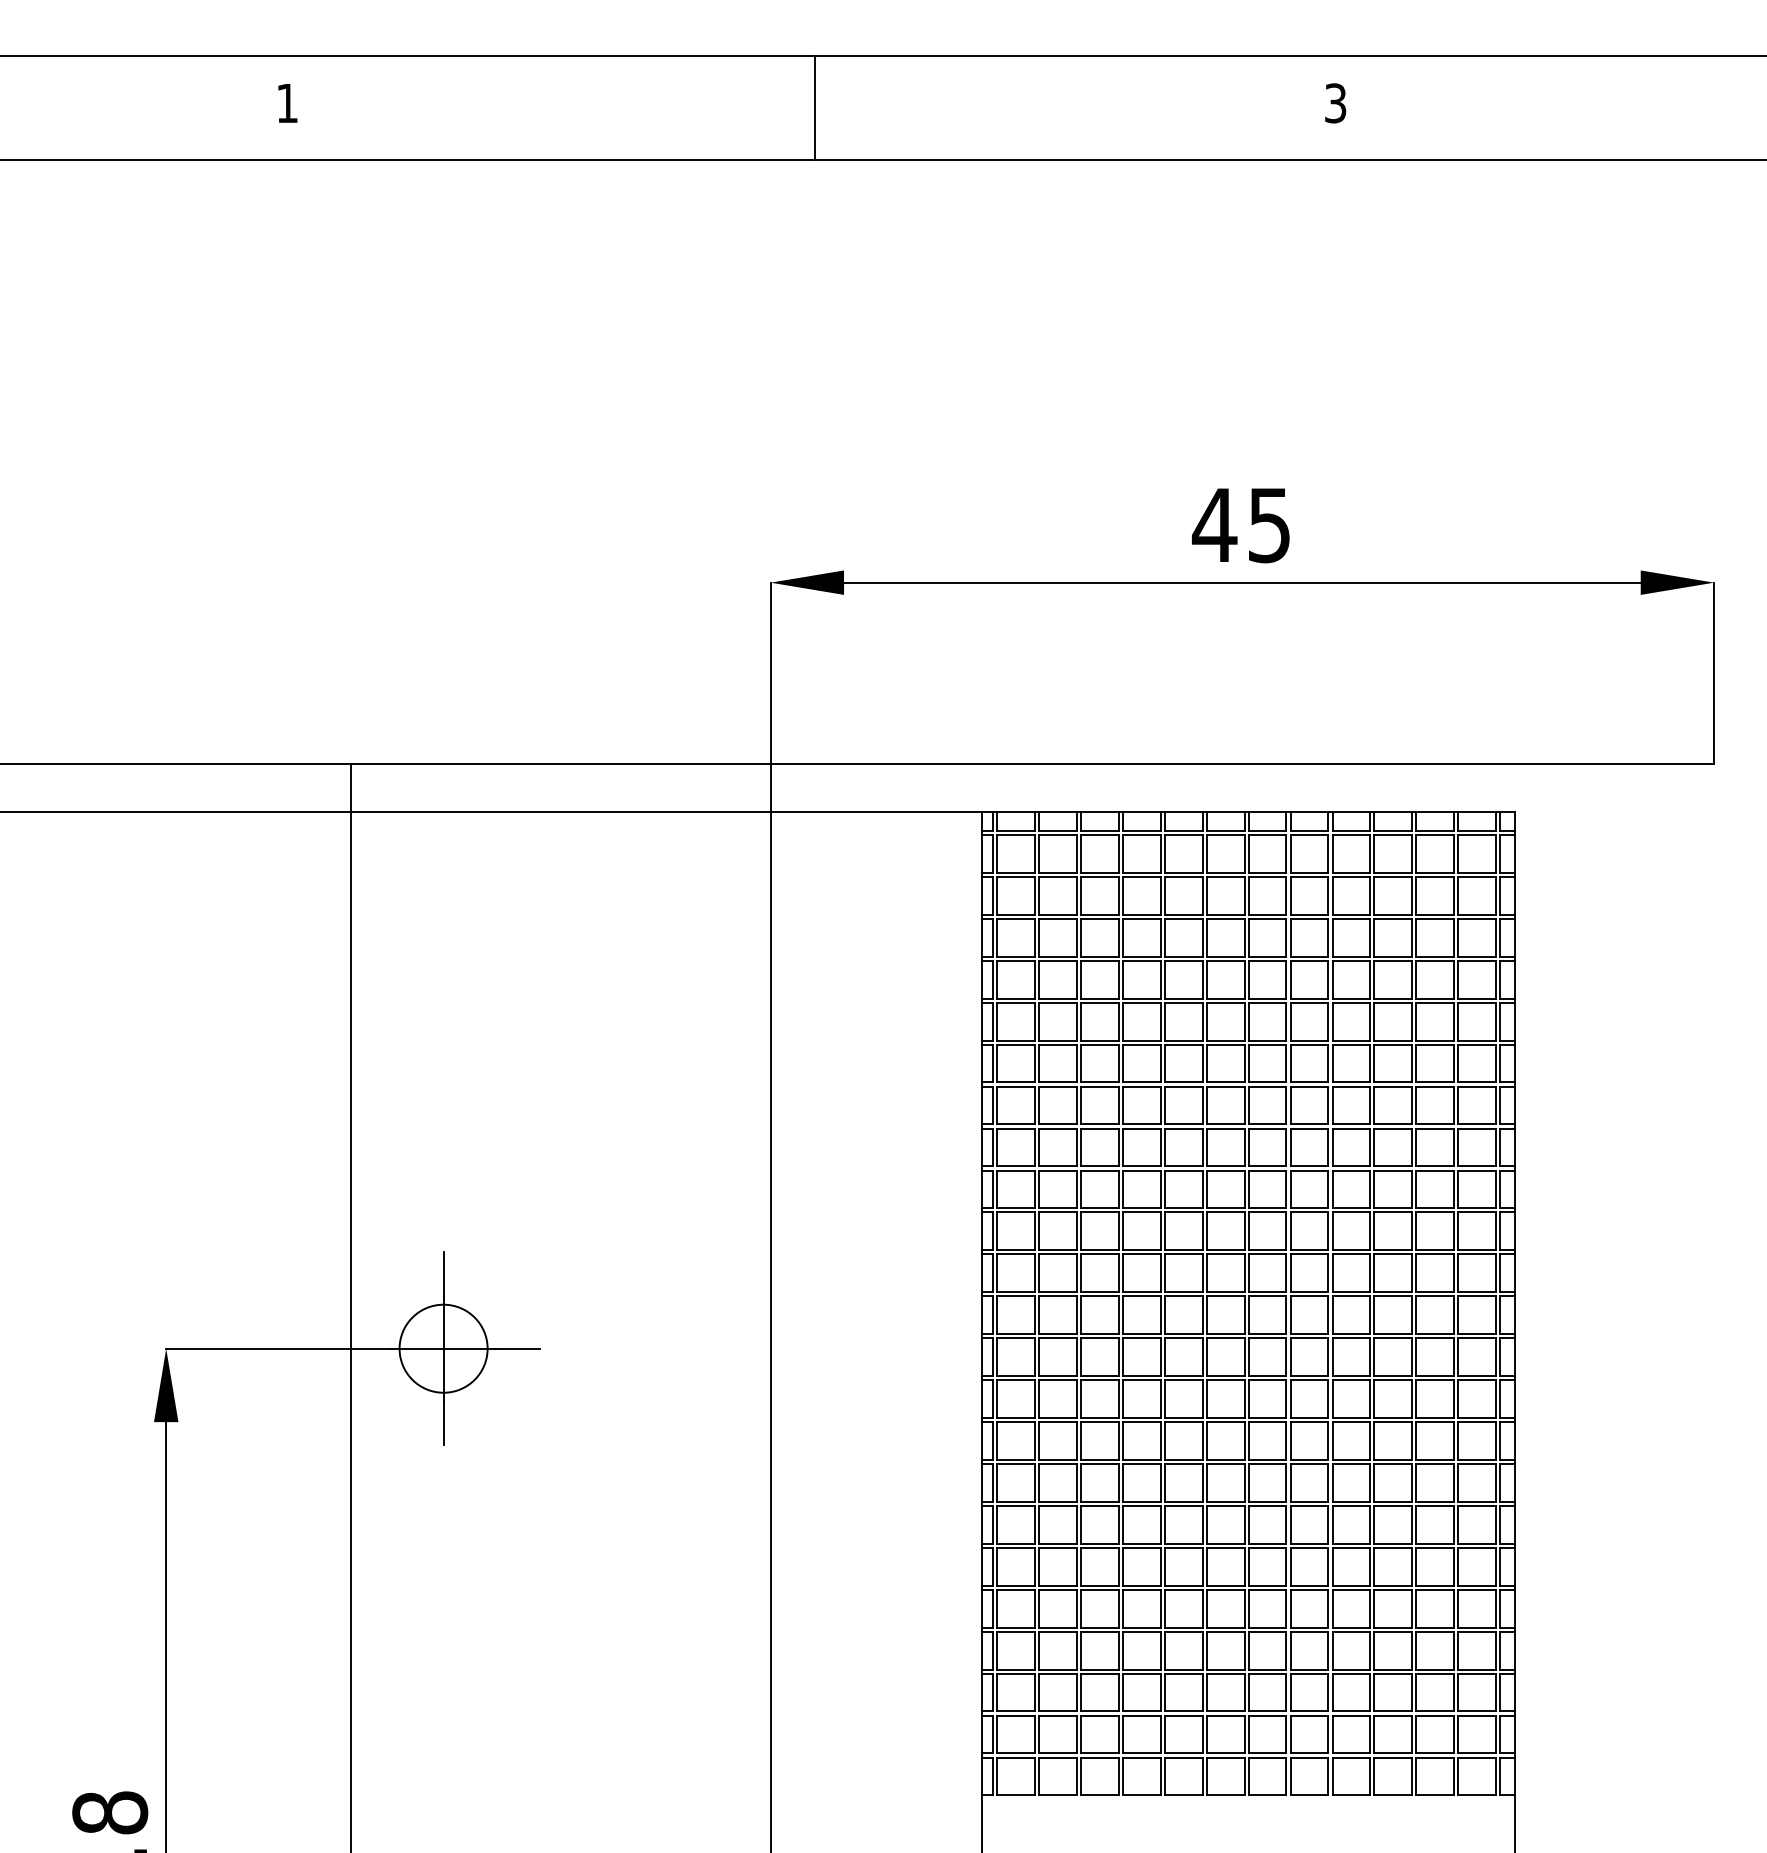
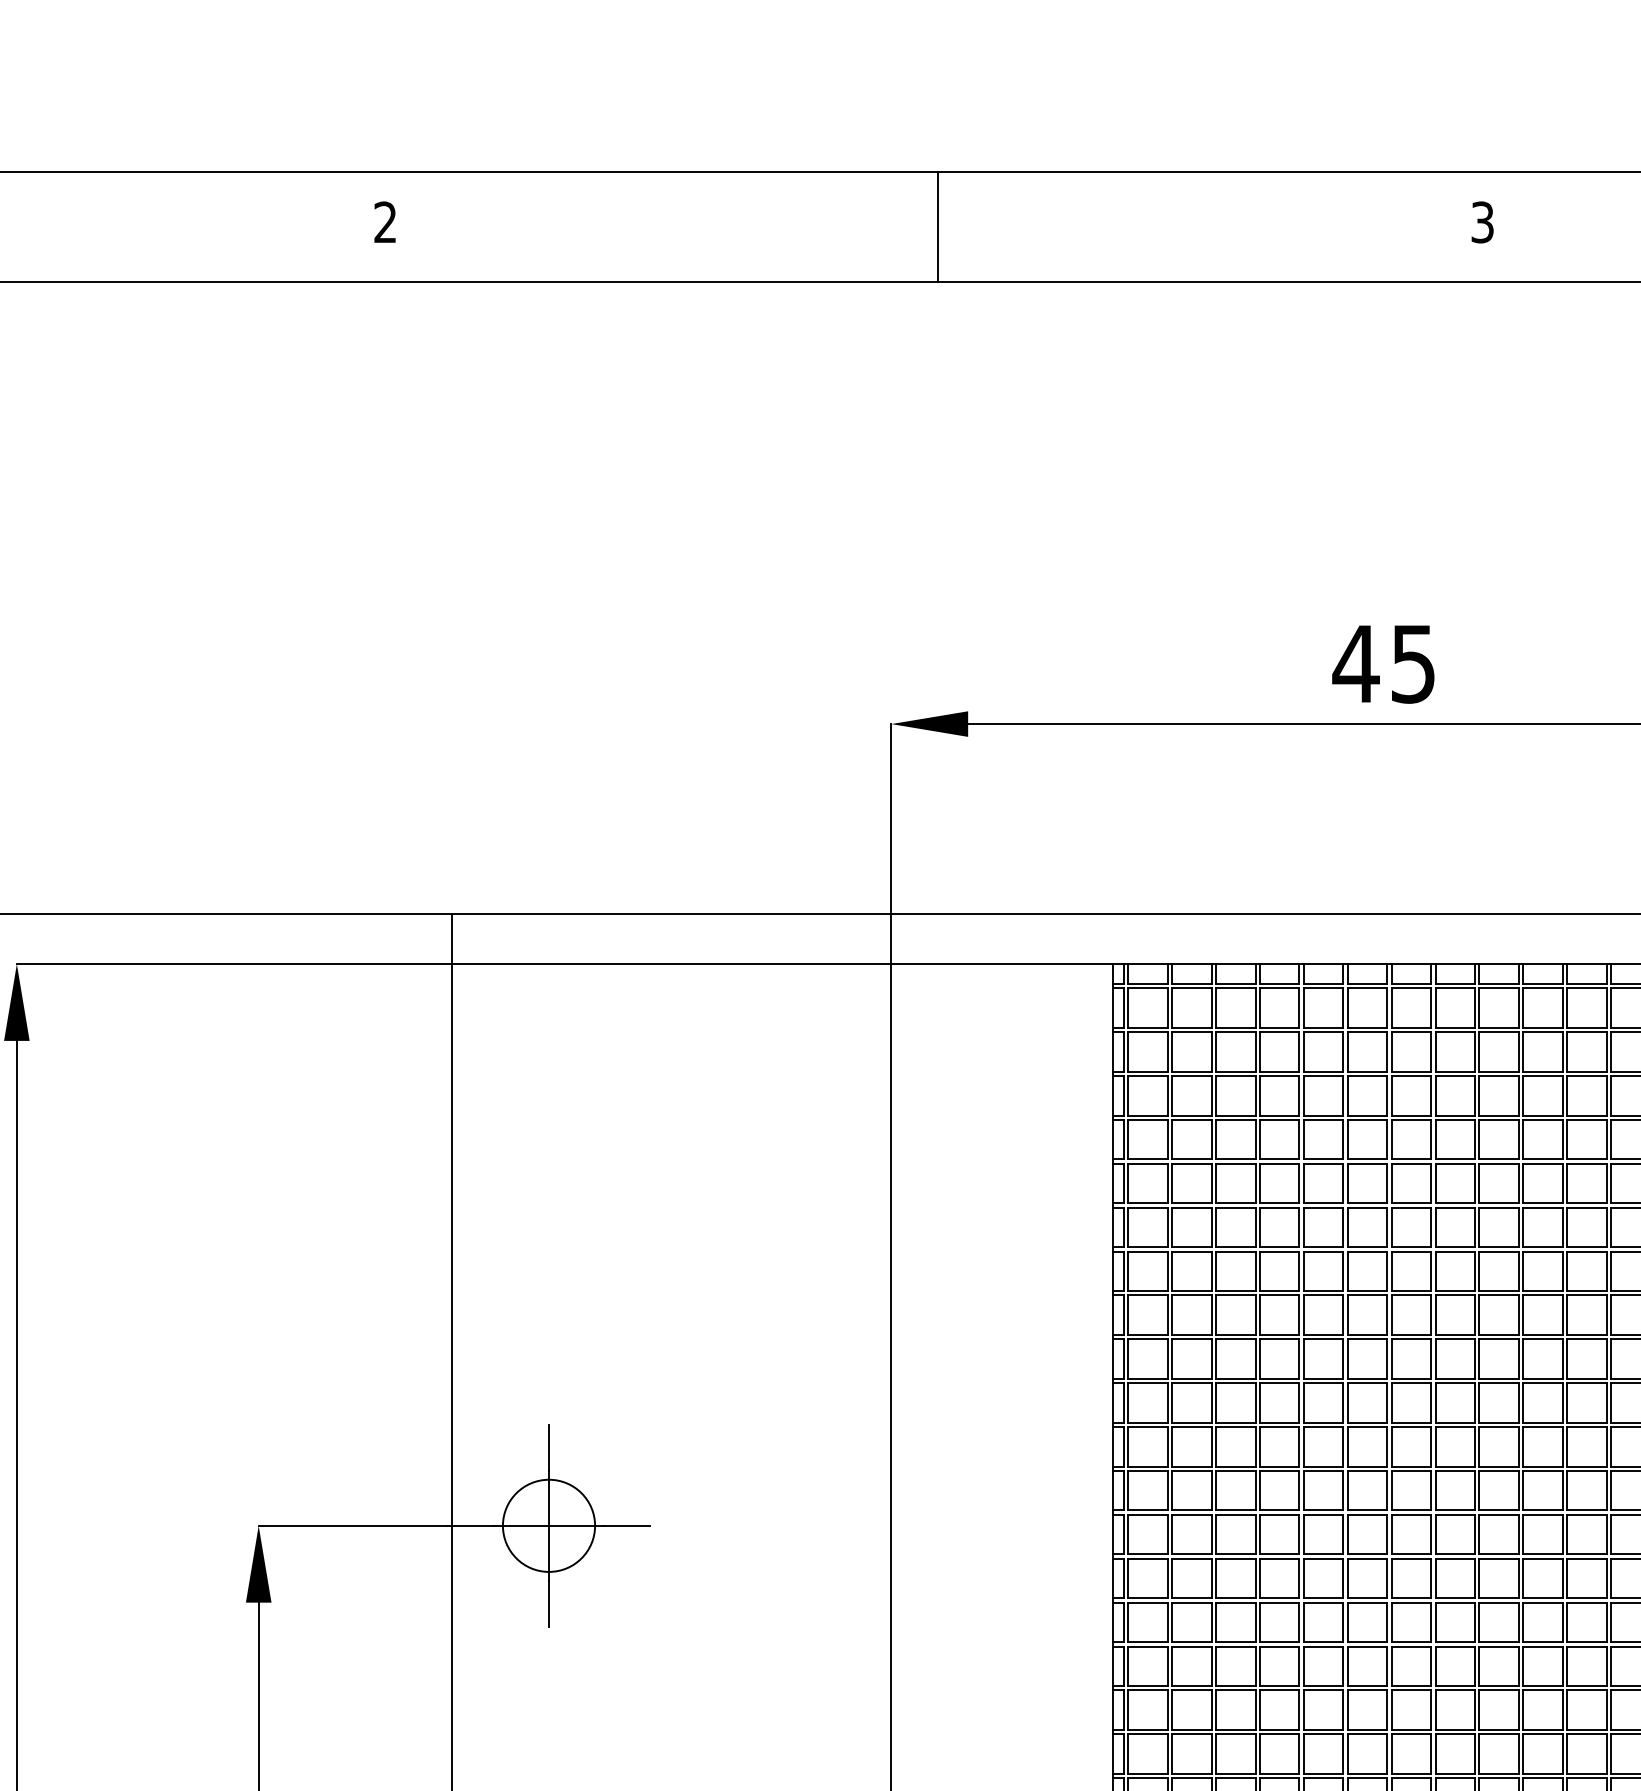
text: (286, 102) -> (384, 221), 1 -> 2

